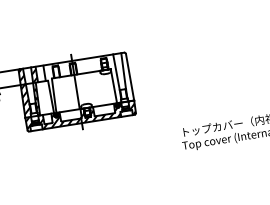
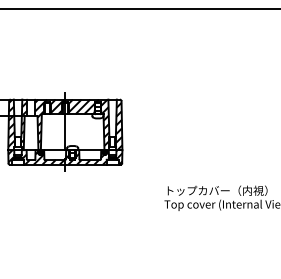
hatch: (126, 78) -> (118, 126), added
hatch: (82, 83) -> (72, 124), added

